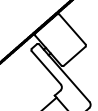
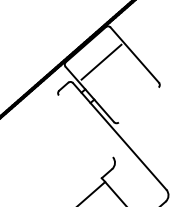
line: (74, 55) -> (101, 60), moved
line: (45, 67) -> (84, 125), removed

